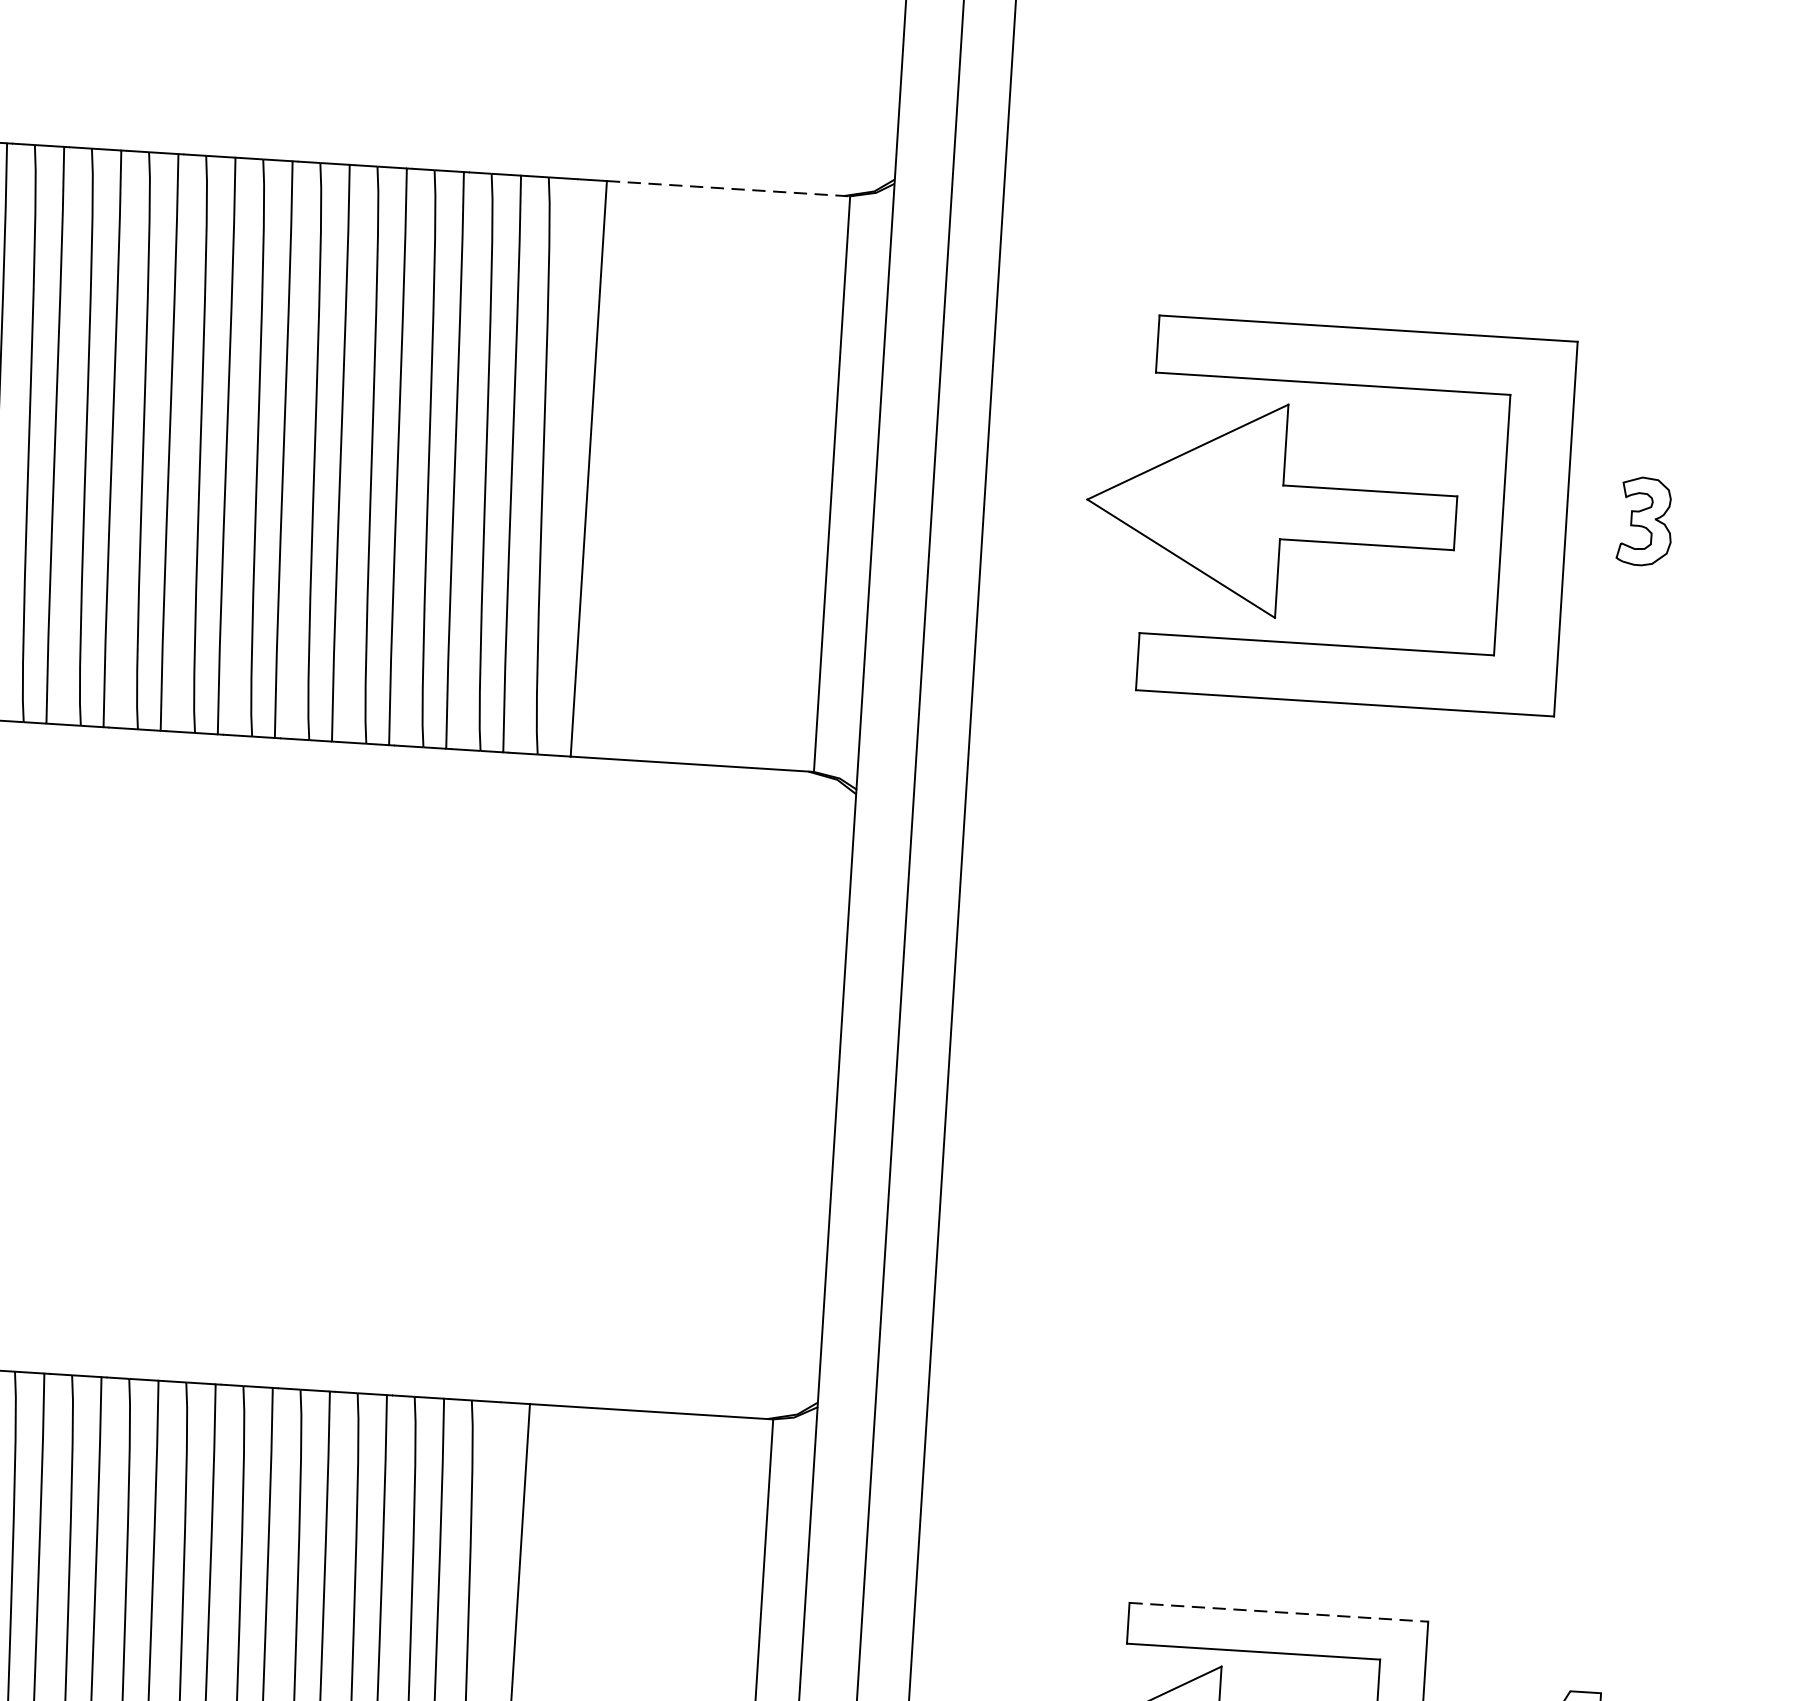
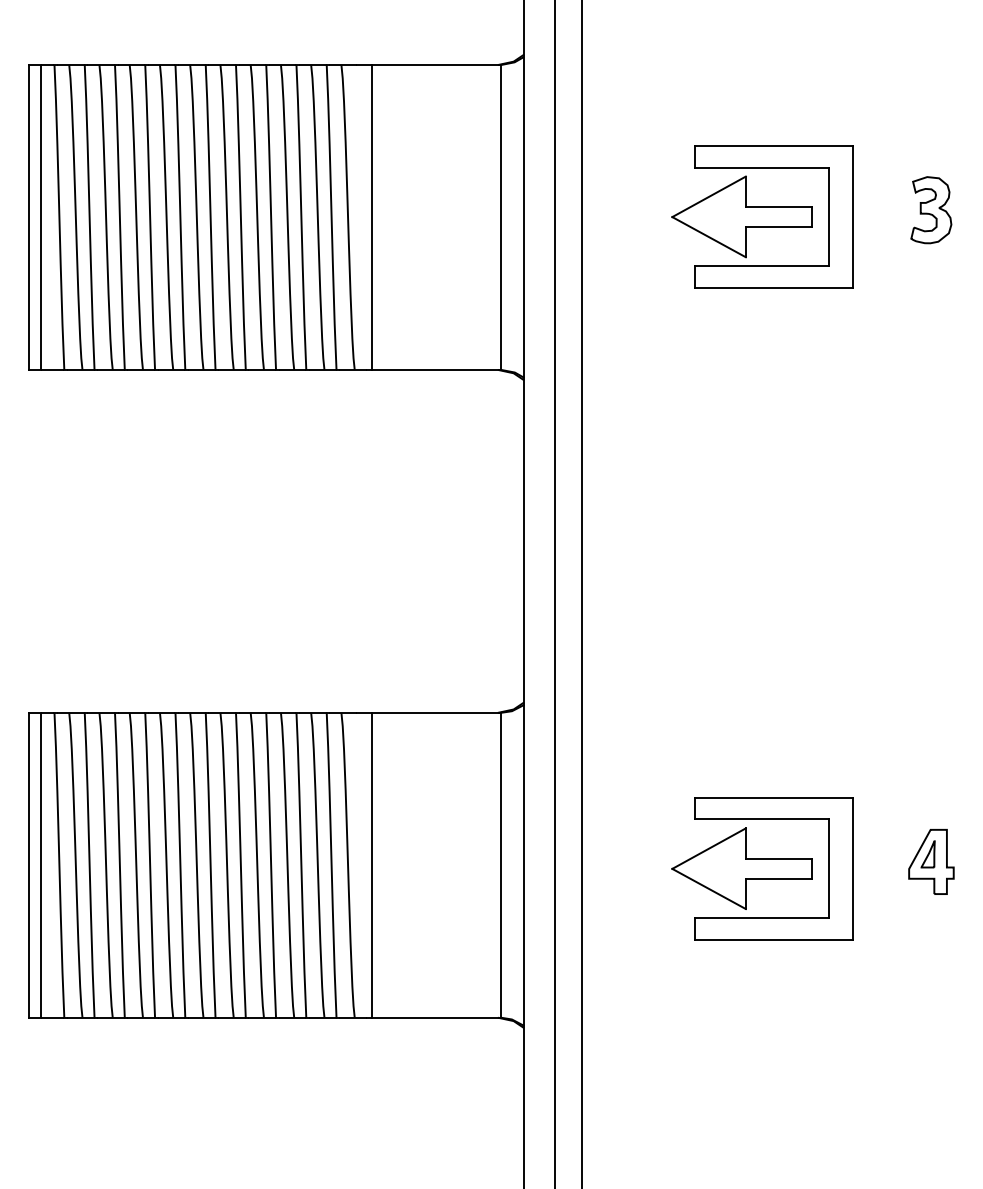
line: (728, 189) -> (436, 65), dashed -> solid
part: (1325, 513) -> (762, 216), size x0.71
part: (1645, 522) -> (931, 210), size x1.43
line: (1279, 1611) -> (774, 797), dashed -> solid

